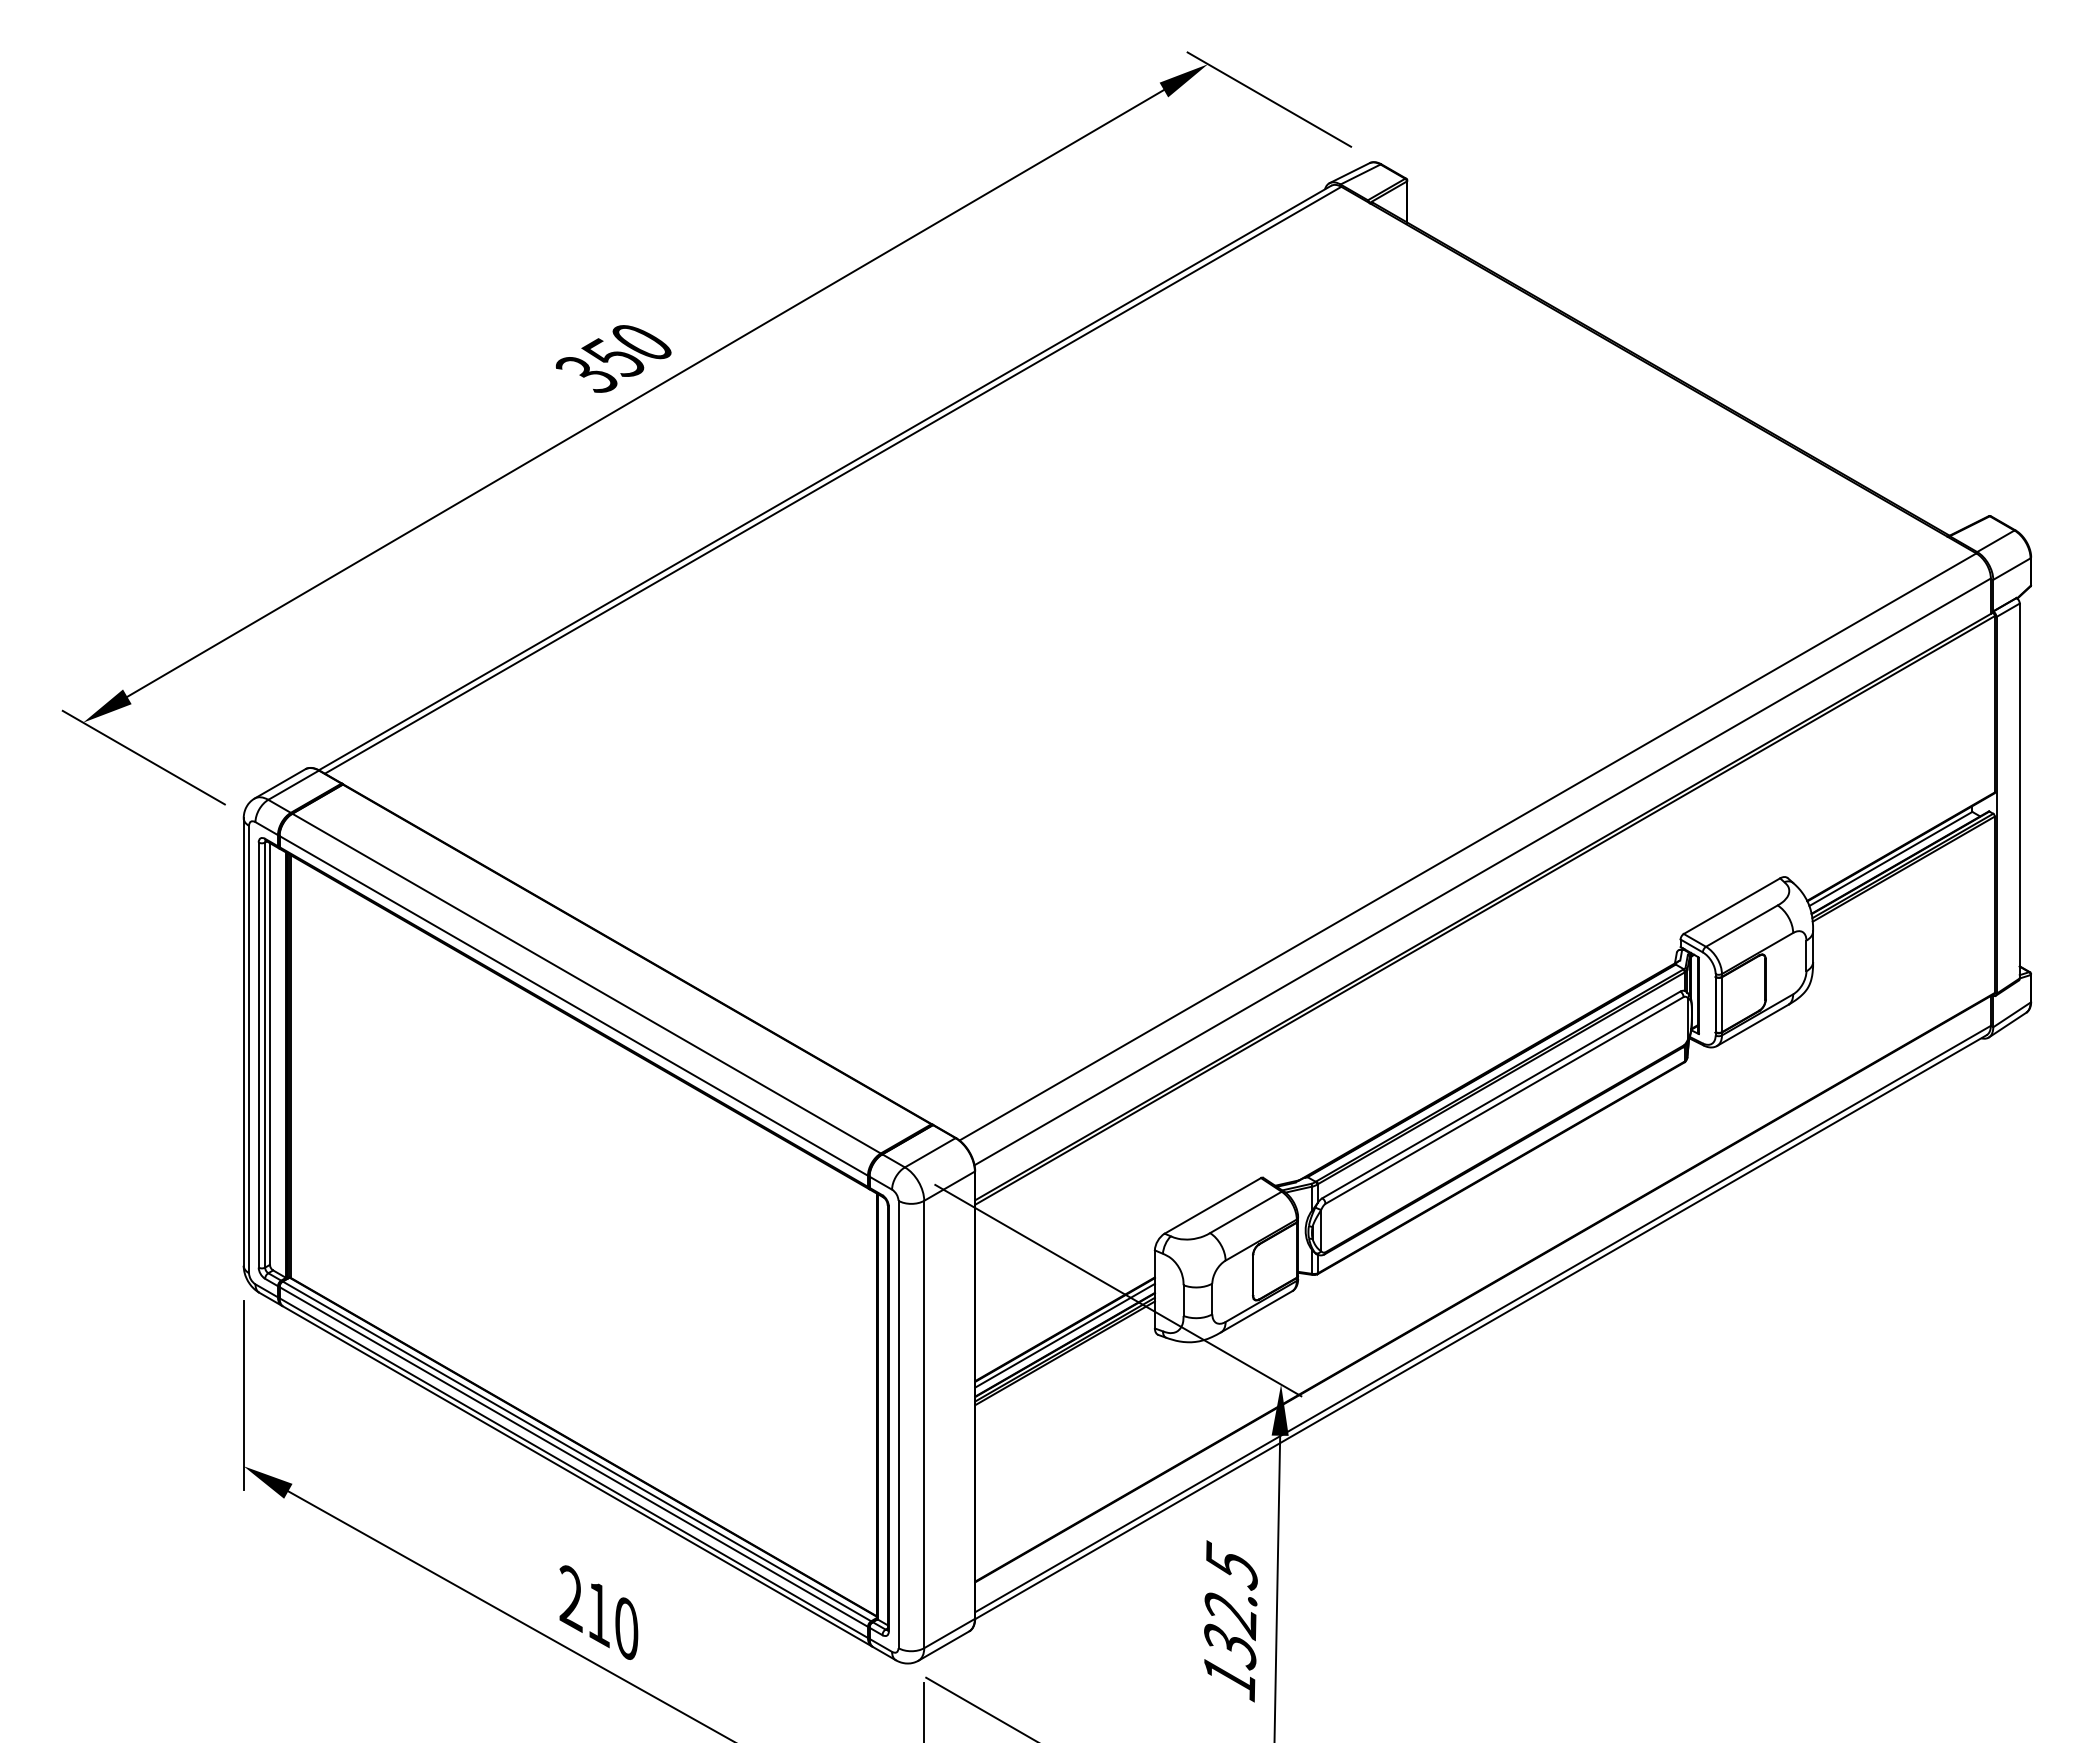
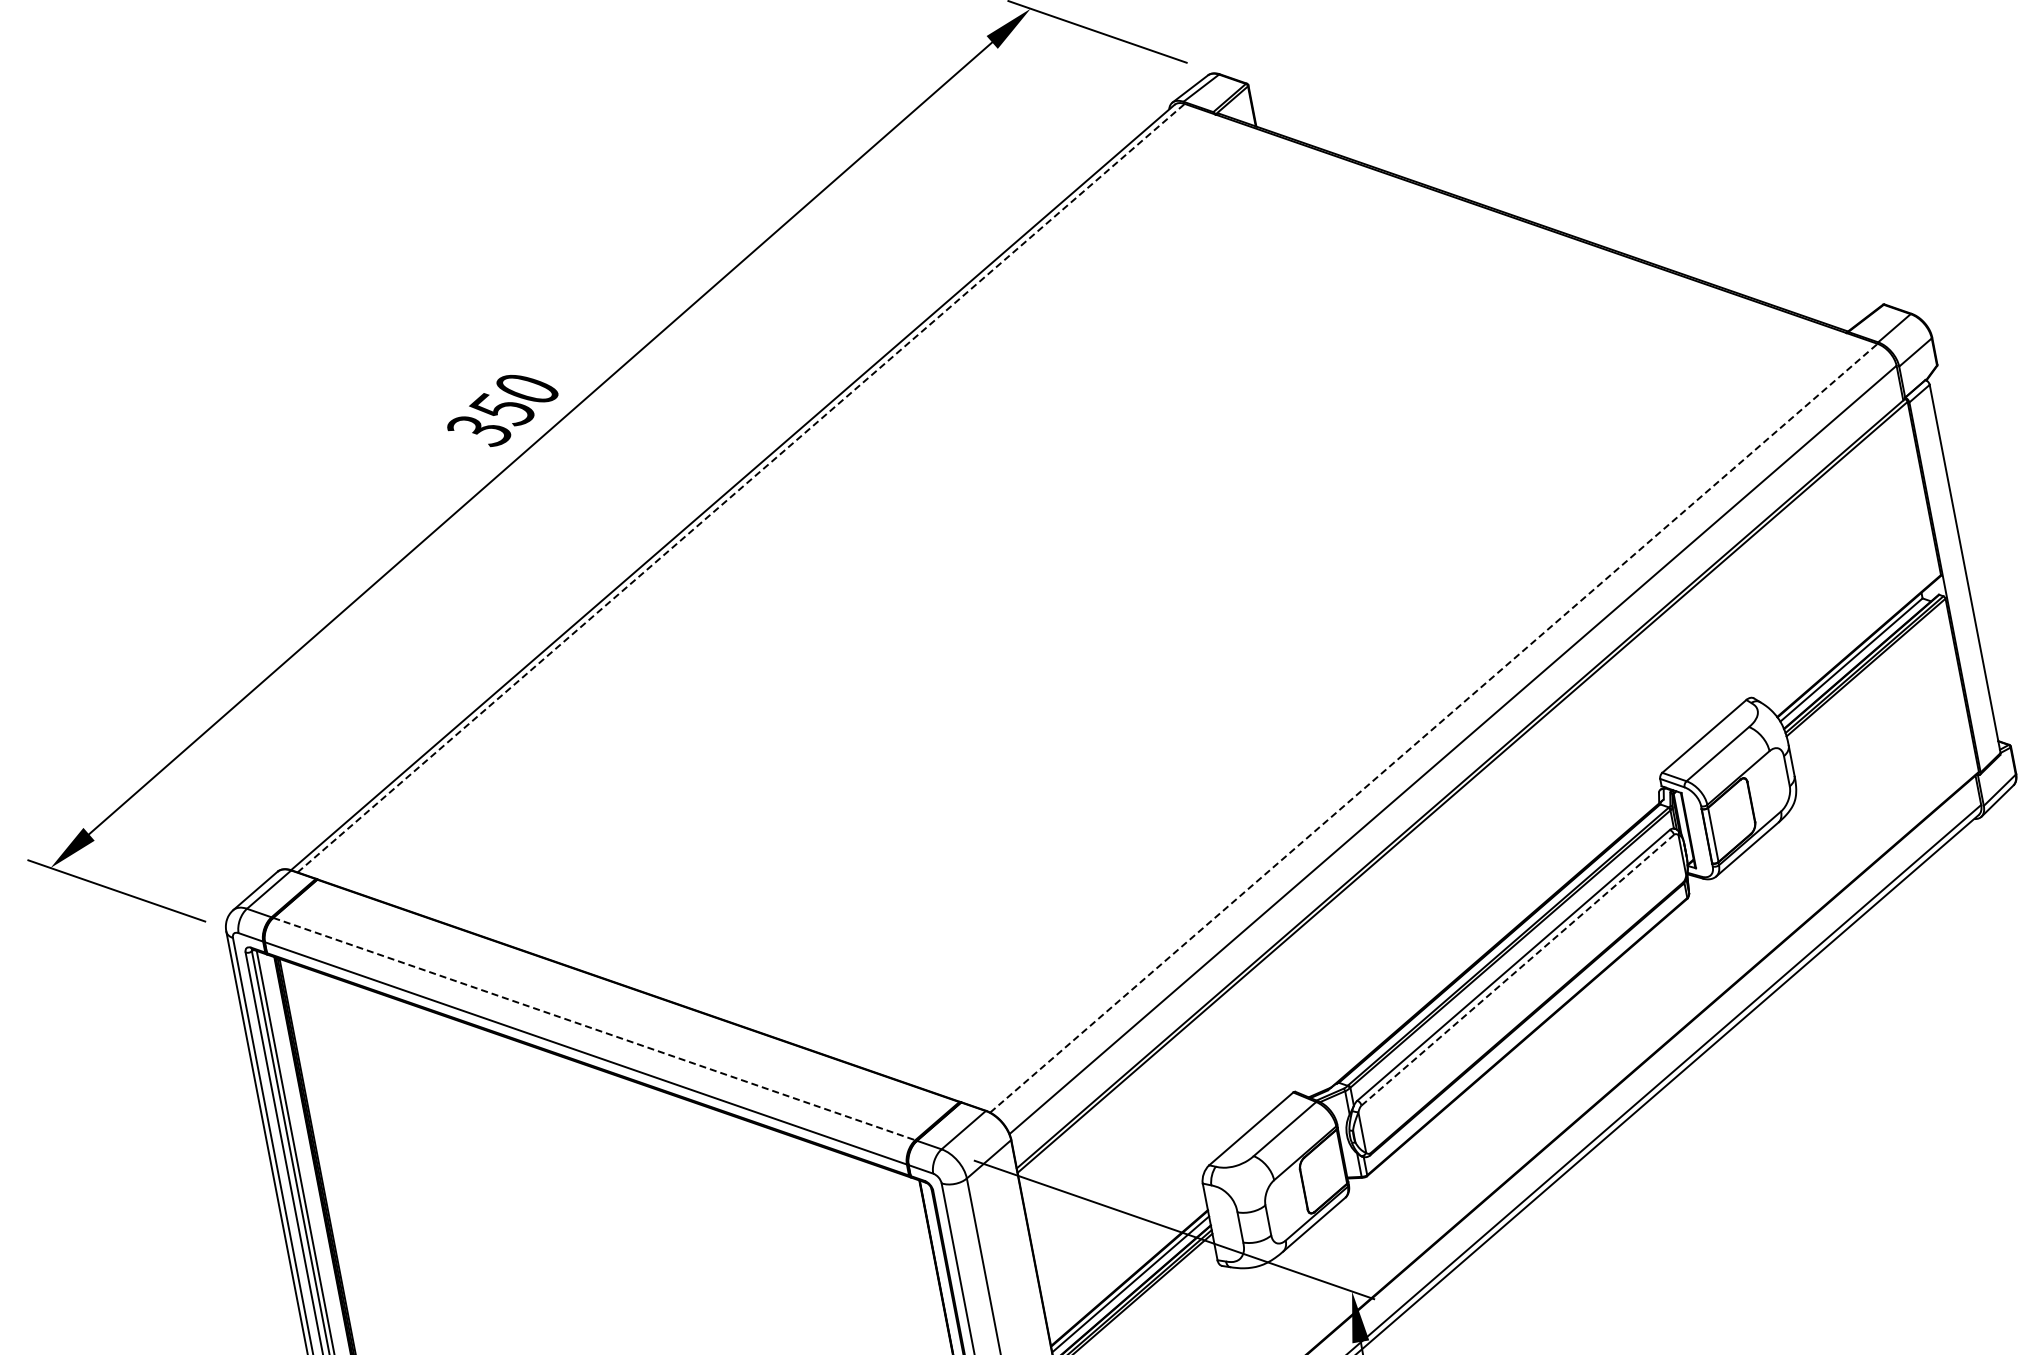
line: (833, 480) -> (741, 488), solid -> dashed
line: (1468, 846) -> (1434, 727), solid -> dashed
line: (586, 983) -> (594, 1028), solid -> dashed
line: (1504, 1100) -> (1517, 970), solid -> dashed

